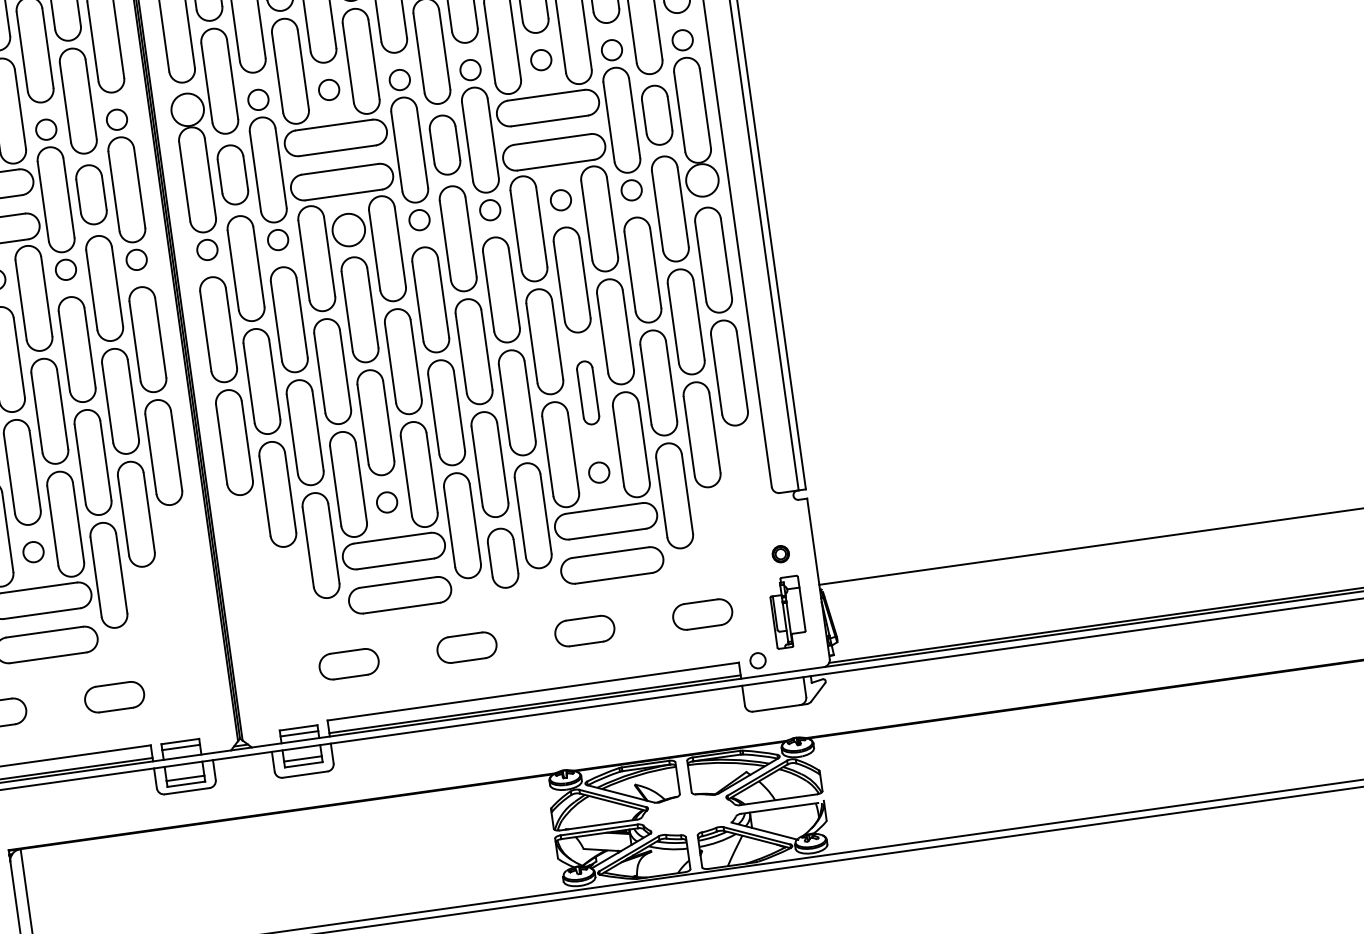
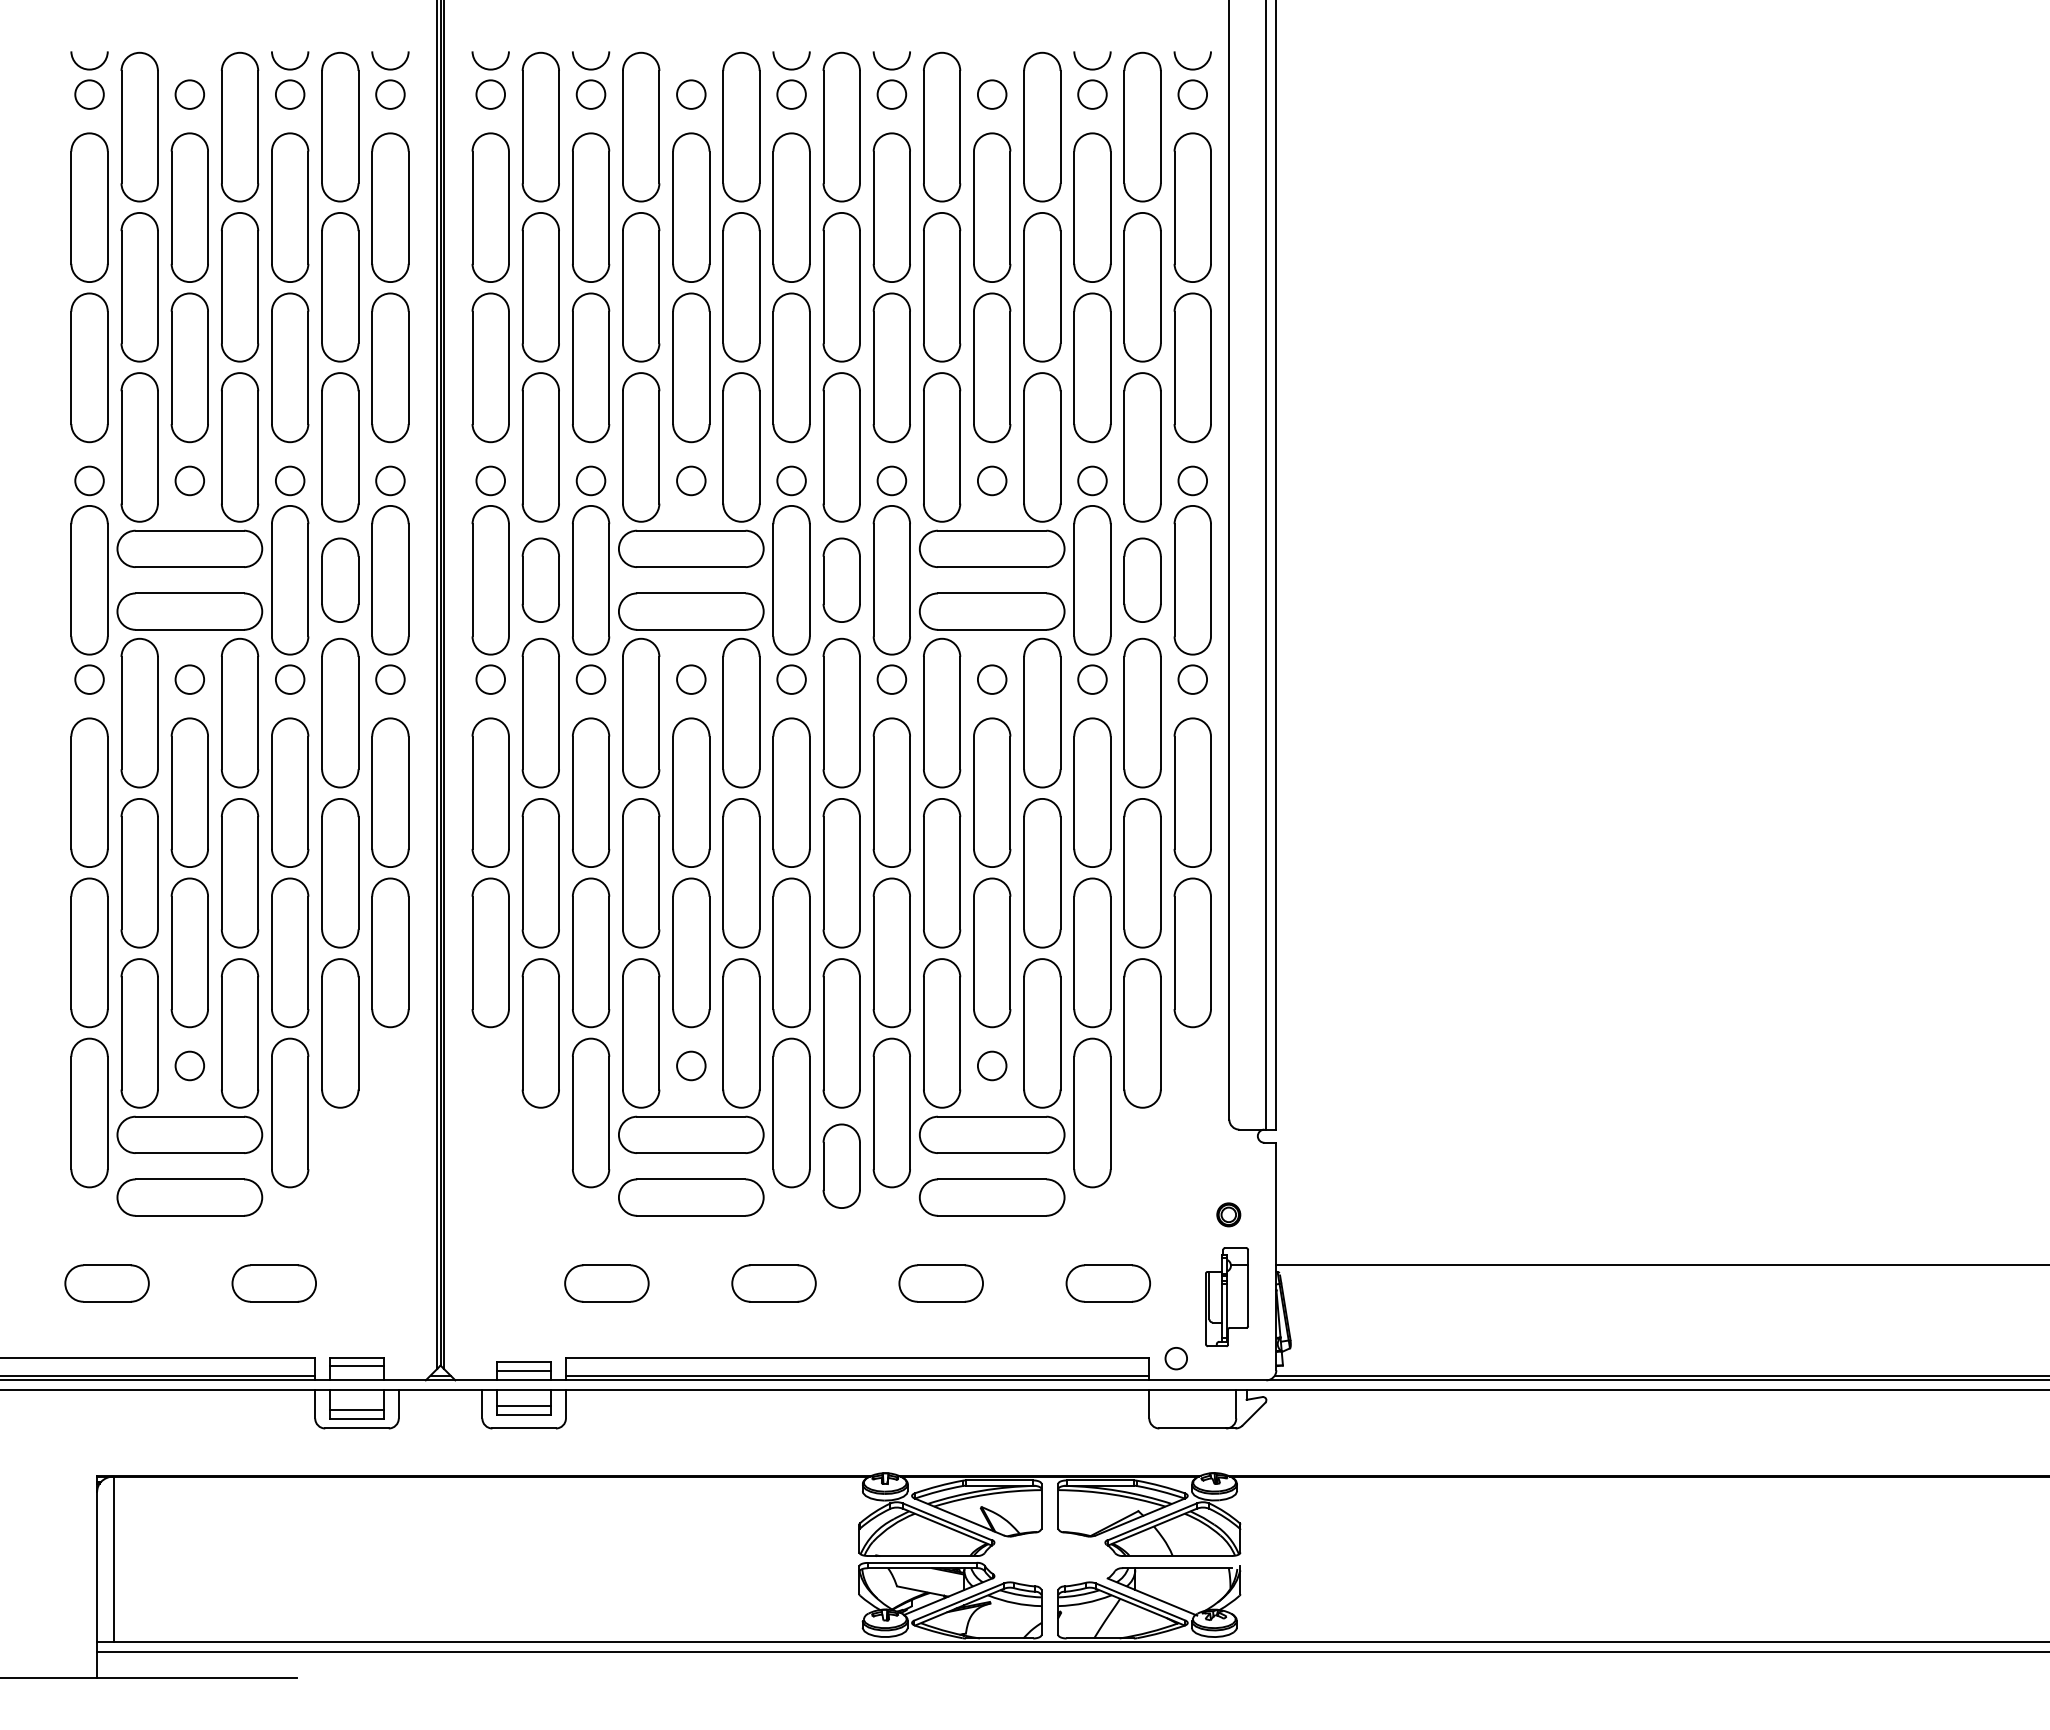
circle: (187, 109) -> (490, 480), size x0.62
circle: (702, 180) -> (1192, 679), size x0.62
circle: (348, 229) -> (691, 679), size x0.62
part: (588, 392) -> (992, 952), size x1.67

